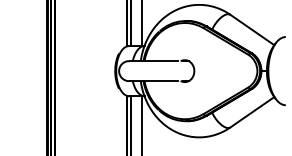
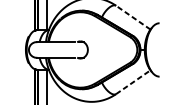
line: (252, 29) -> (133, 17), solid -> dashed
line: (252, 112) -> (133, 82), solid -> dashed

